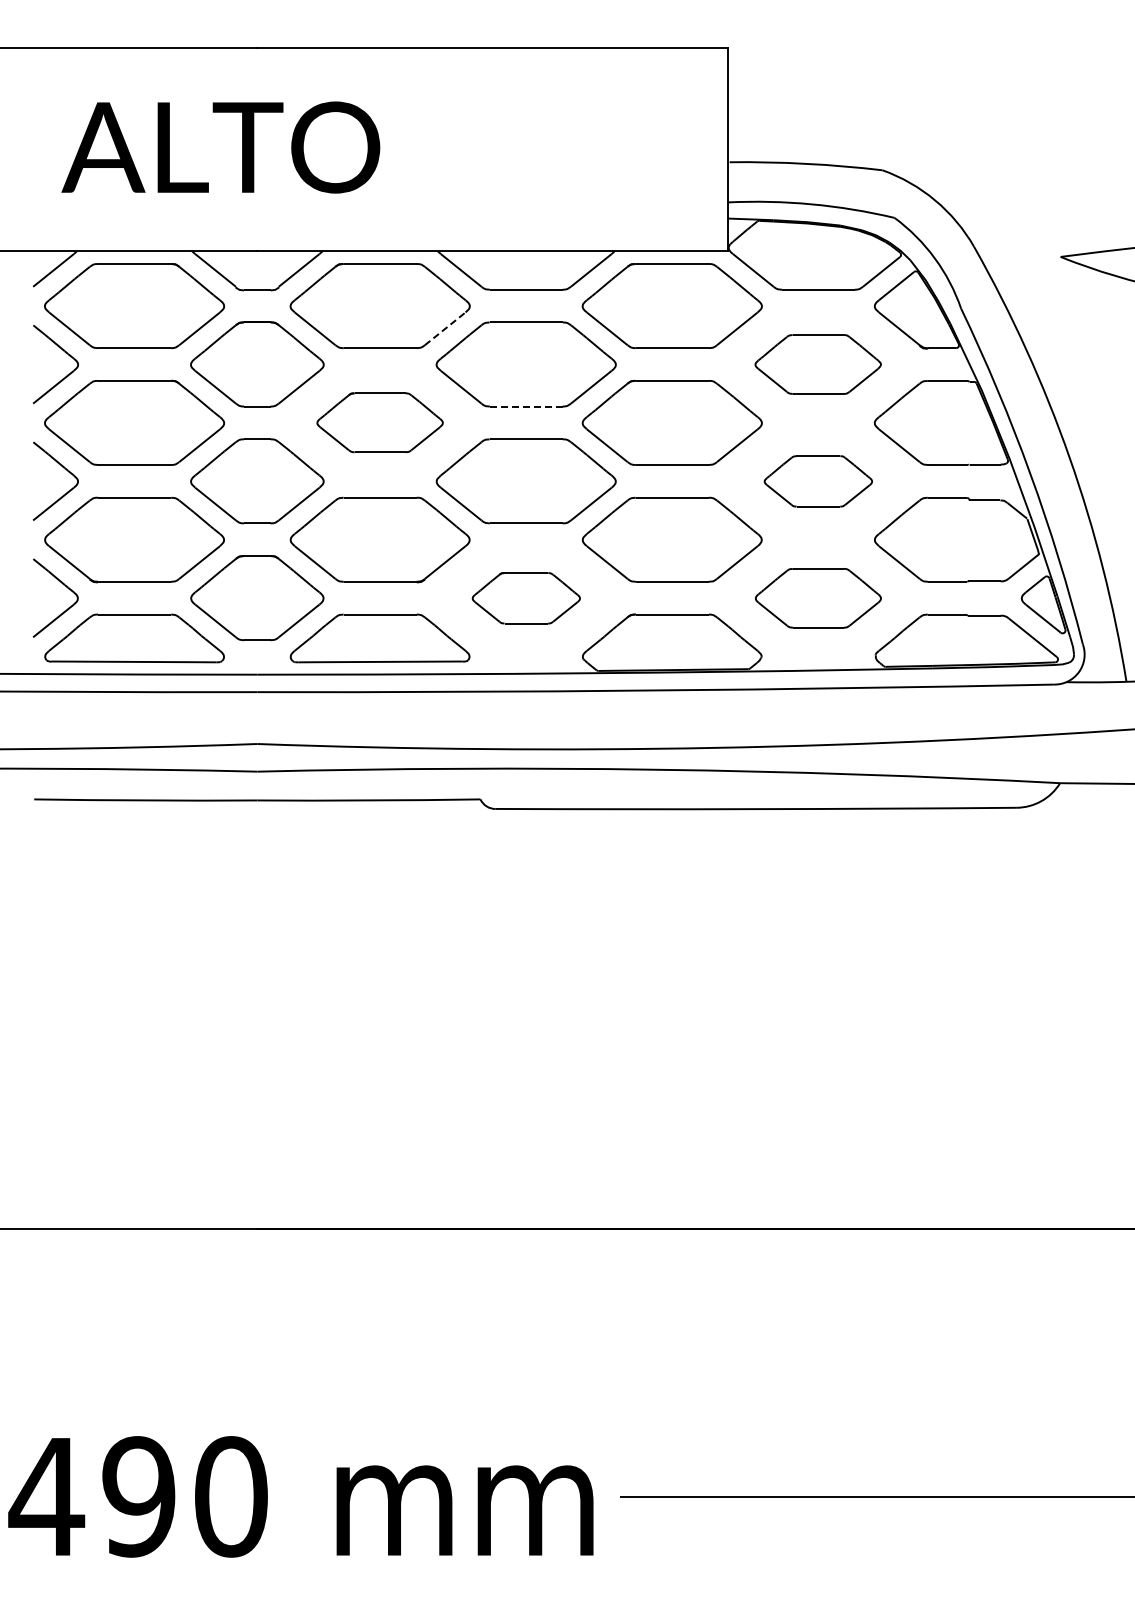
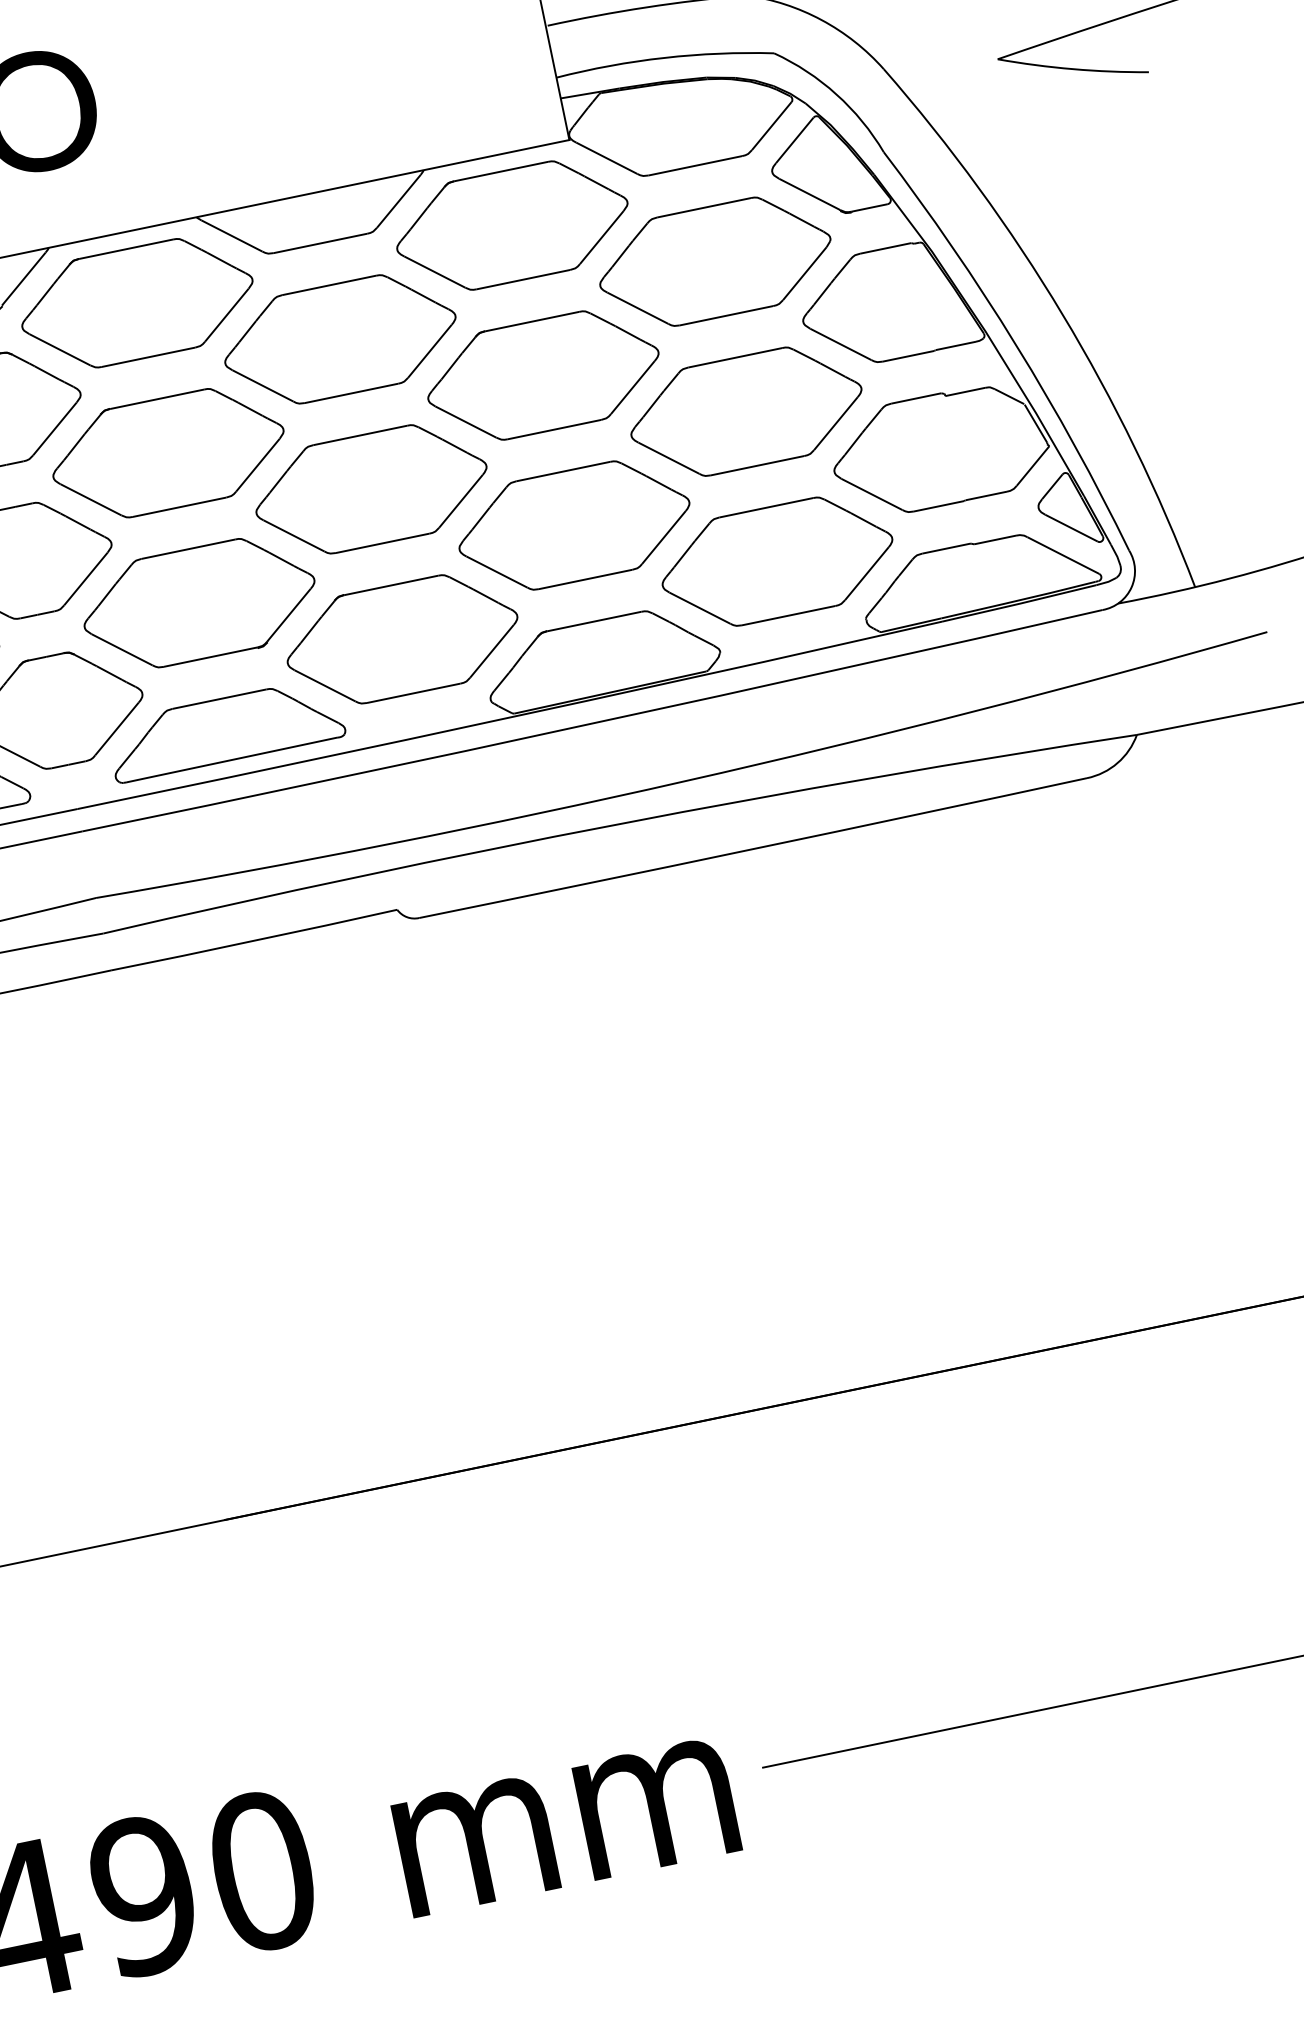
line: (445, 328) -> (227, 314), dashed -> solid
part: (817, 364) -> (714, 261), size x1.43
line: (525, 406) -> (350, 393), dashed -> solid
part: (379, 422) -> (167, 452), size x1.43
part: (818, 481) -> (746, 411), size x1.67
part: (526, 598) -> (402, 639), size x1.67
part: (818, 598) -> (777, 562), size x1.43

